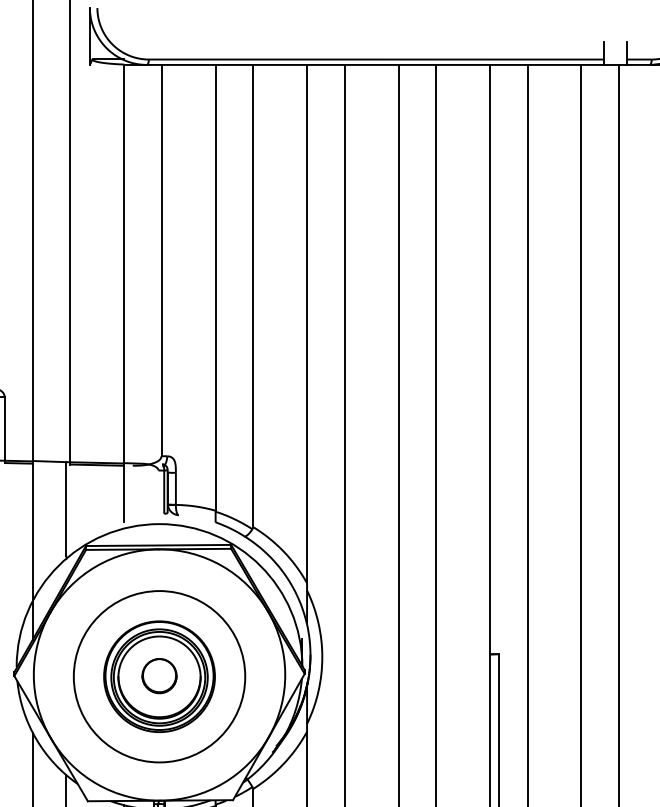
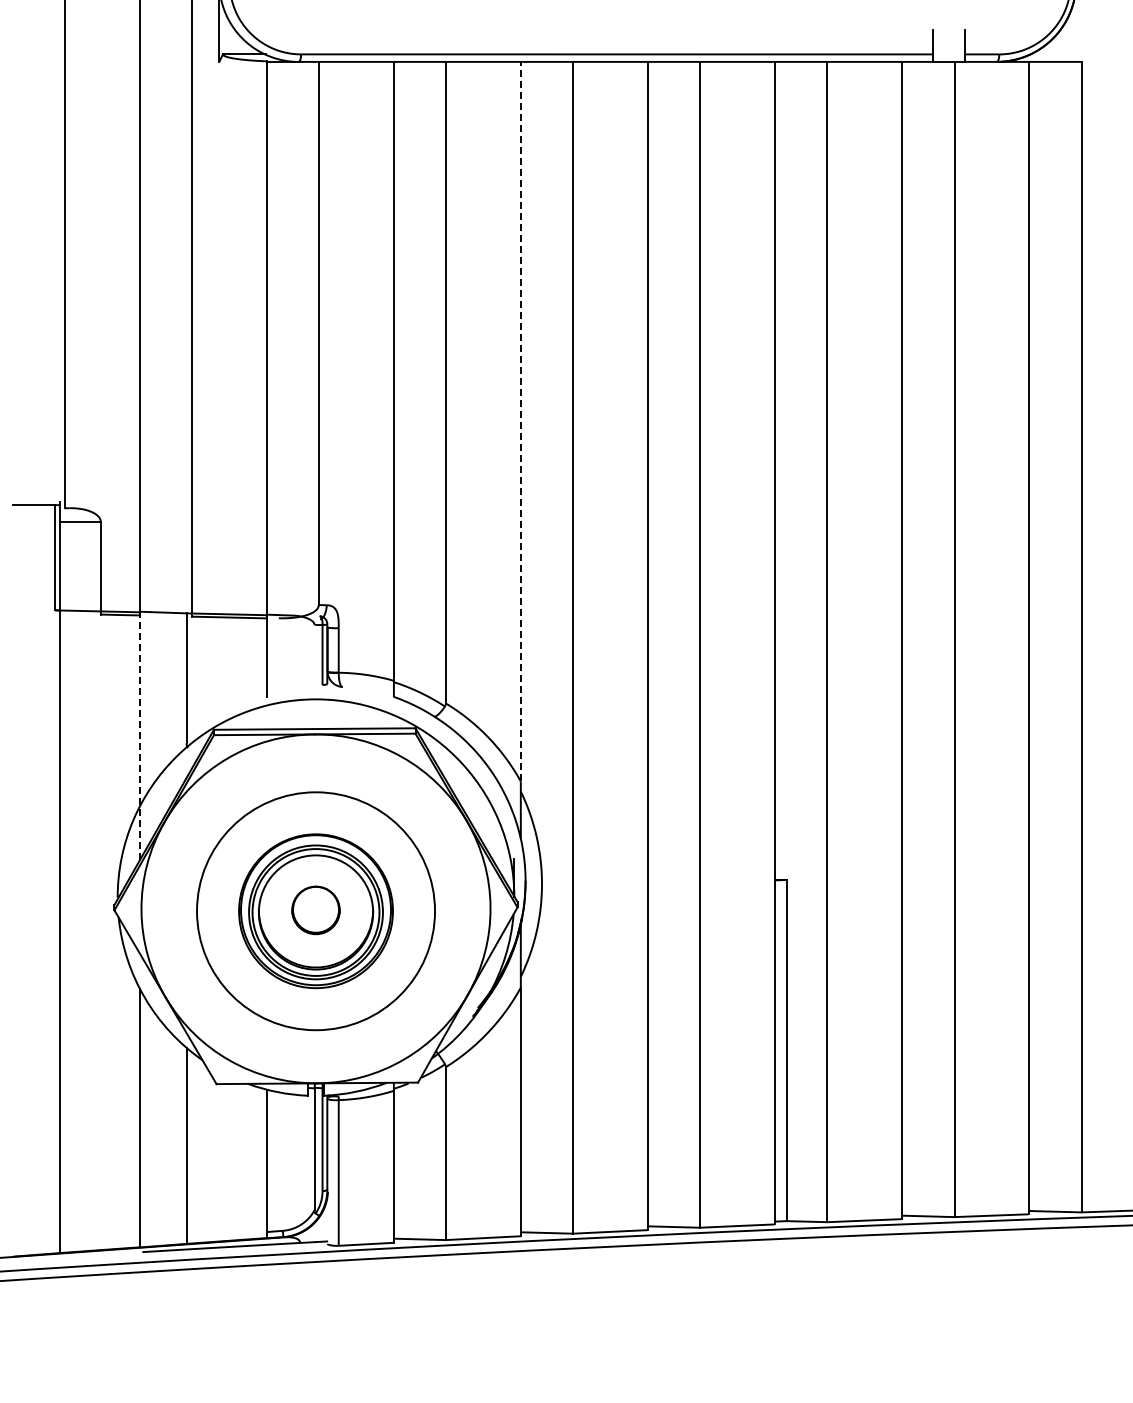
line: (306, 323) -> (520, 421), solid -> dashed
line: (33, 550) -> (140, 736), solid -> dashed

